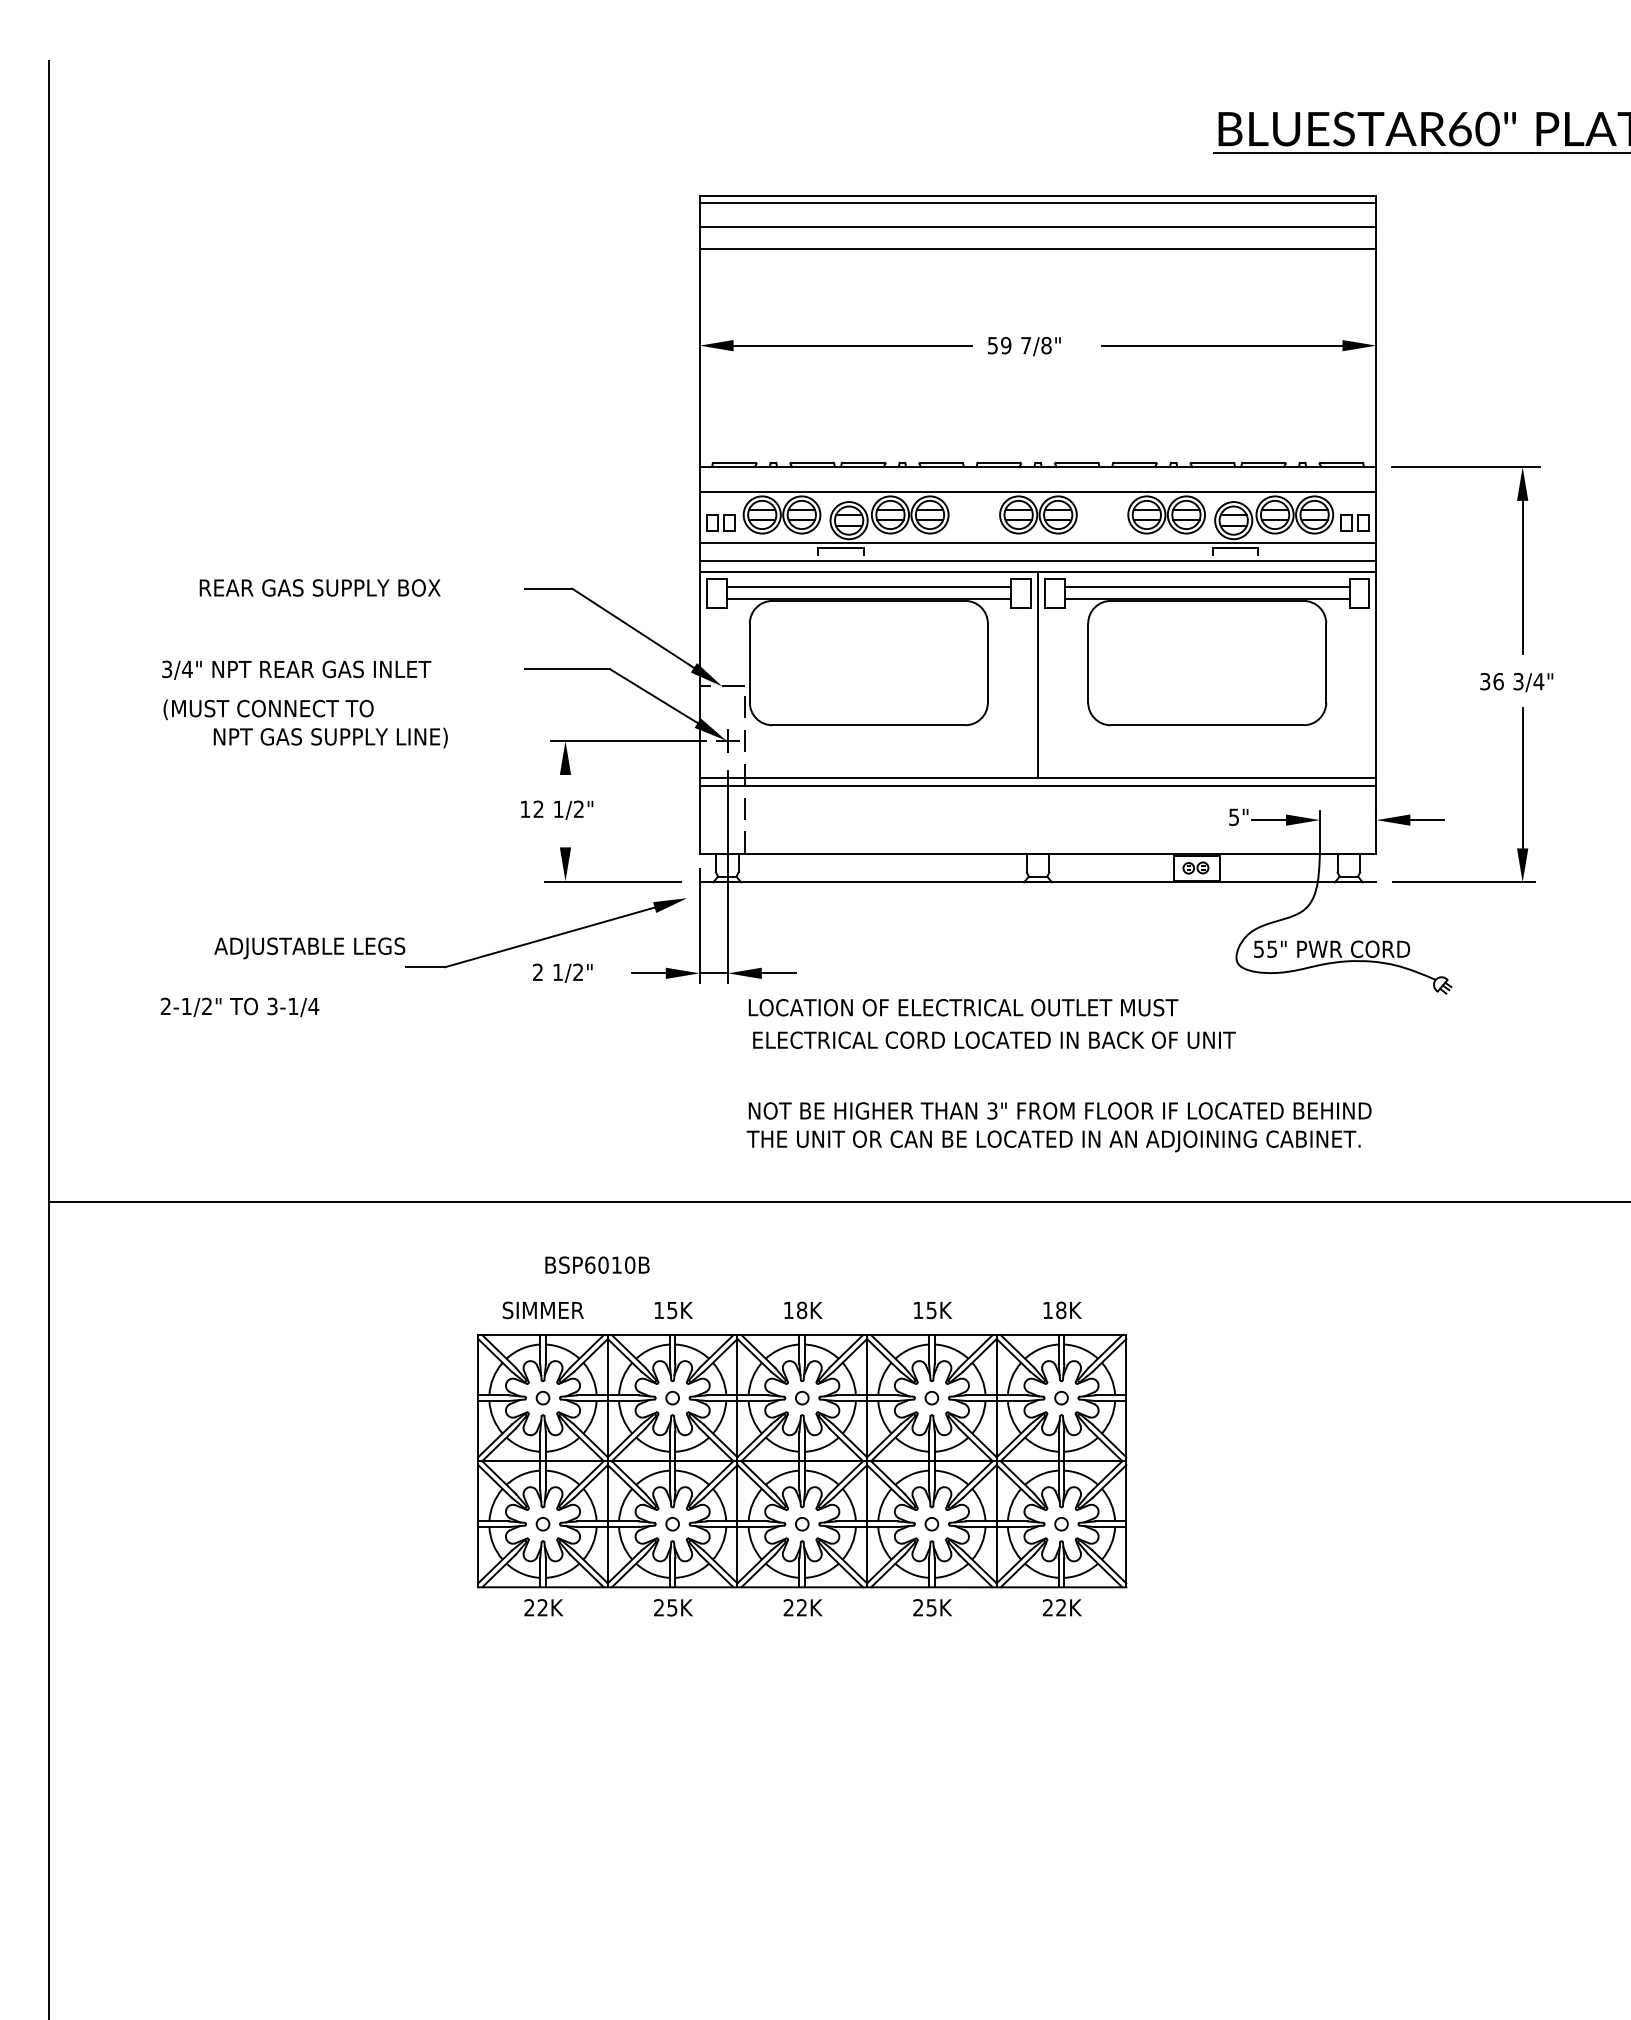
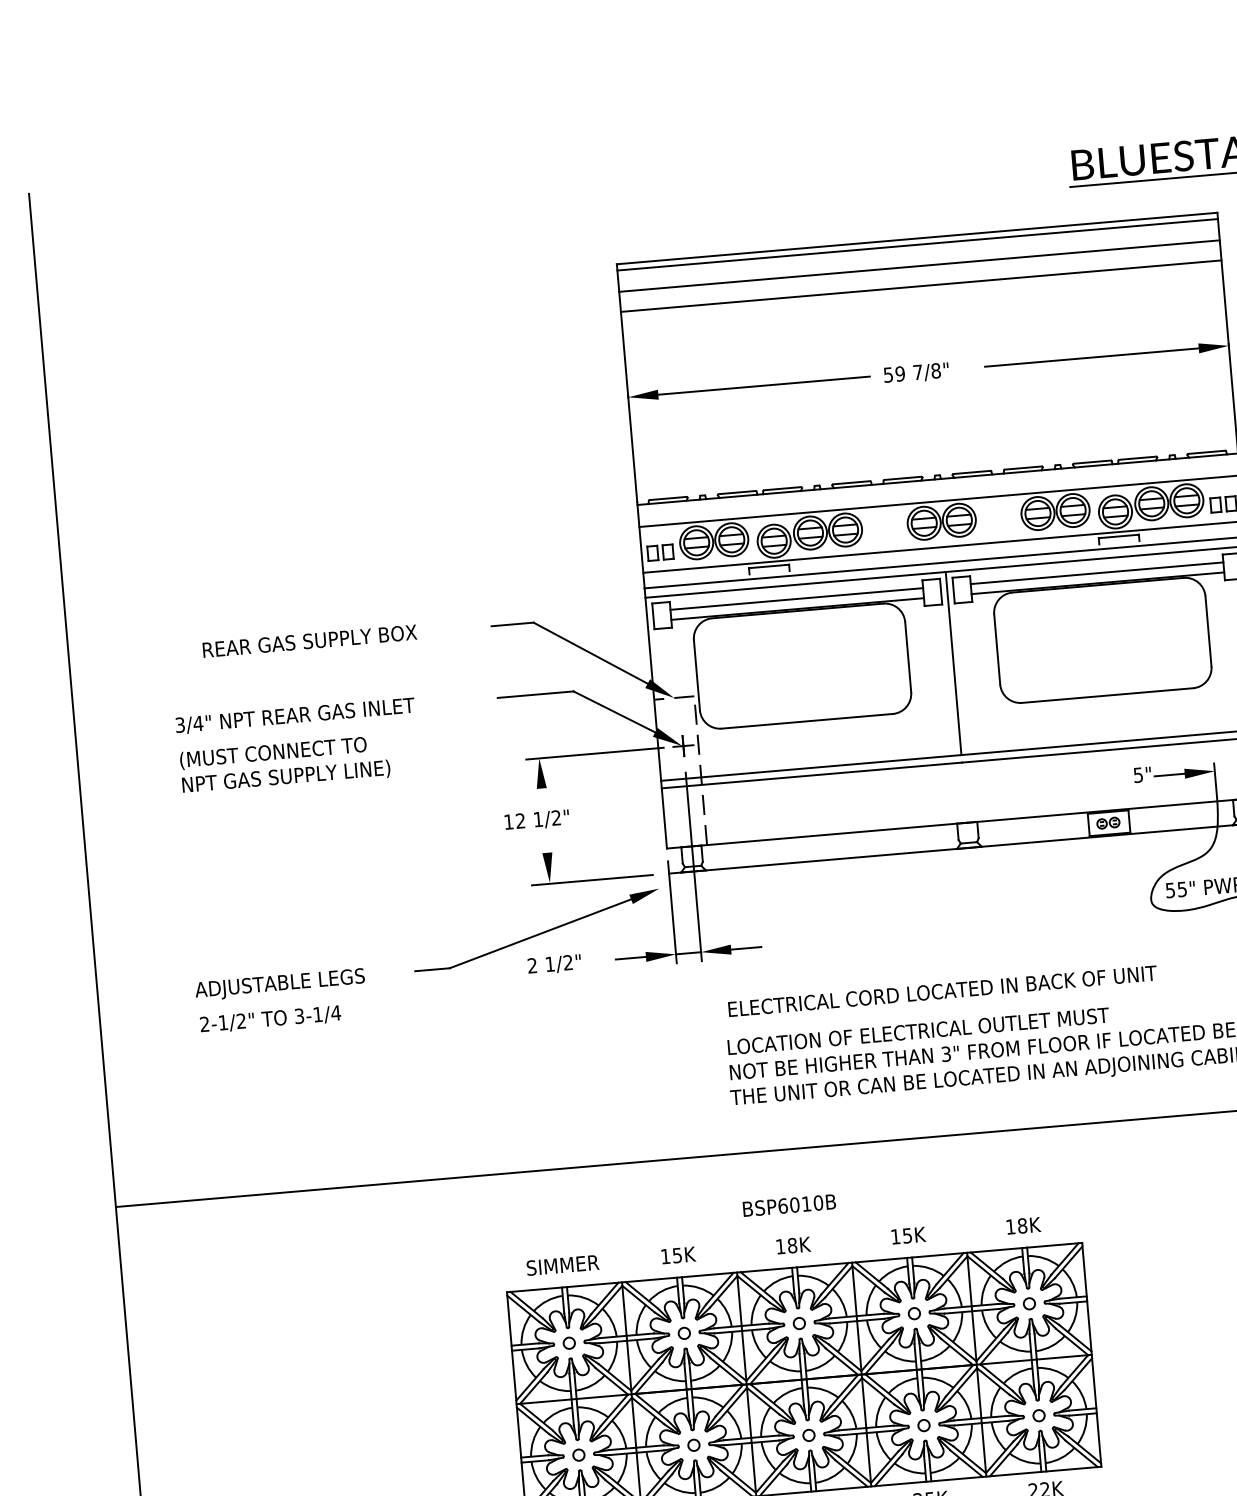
text: (330, 737) -> (286, 776), moved
text: (309, 948) -> (279, 984), moved
text: (963, 1007) -> (918, 1031), moved
text: (597, 1264) -> (789, 1204), moved

